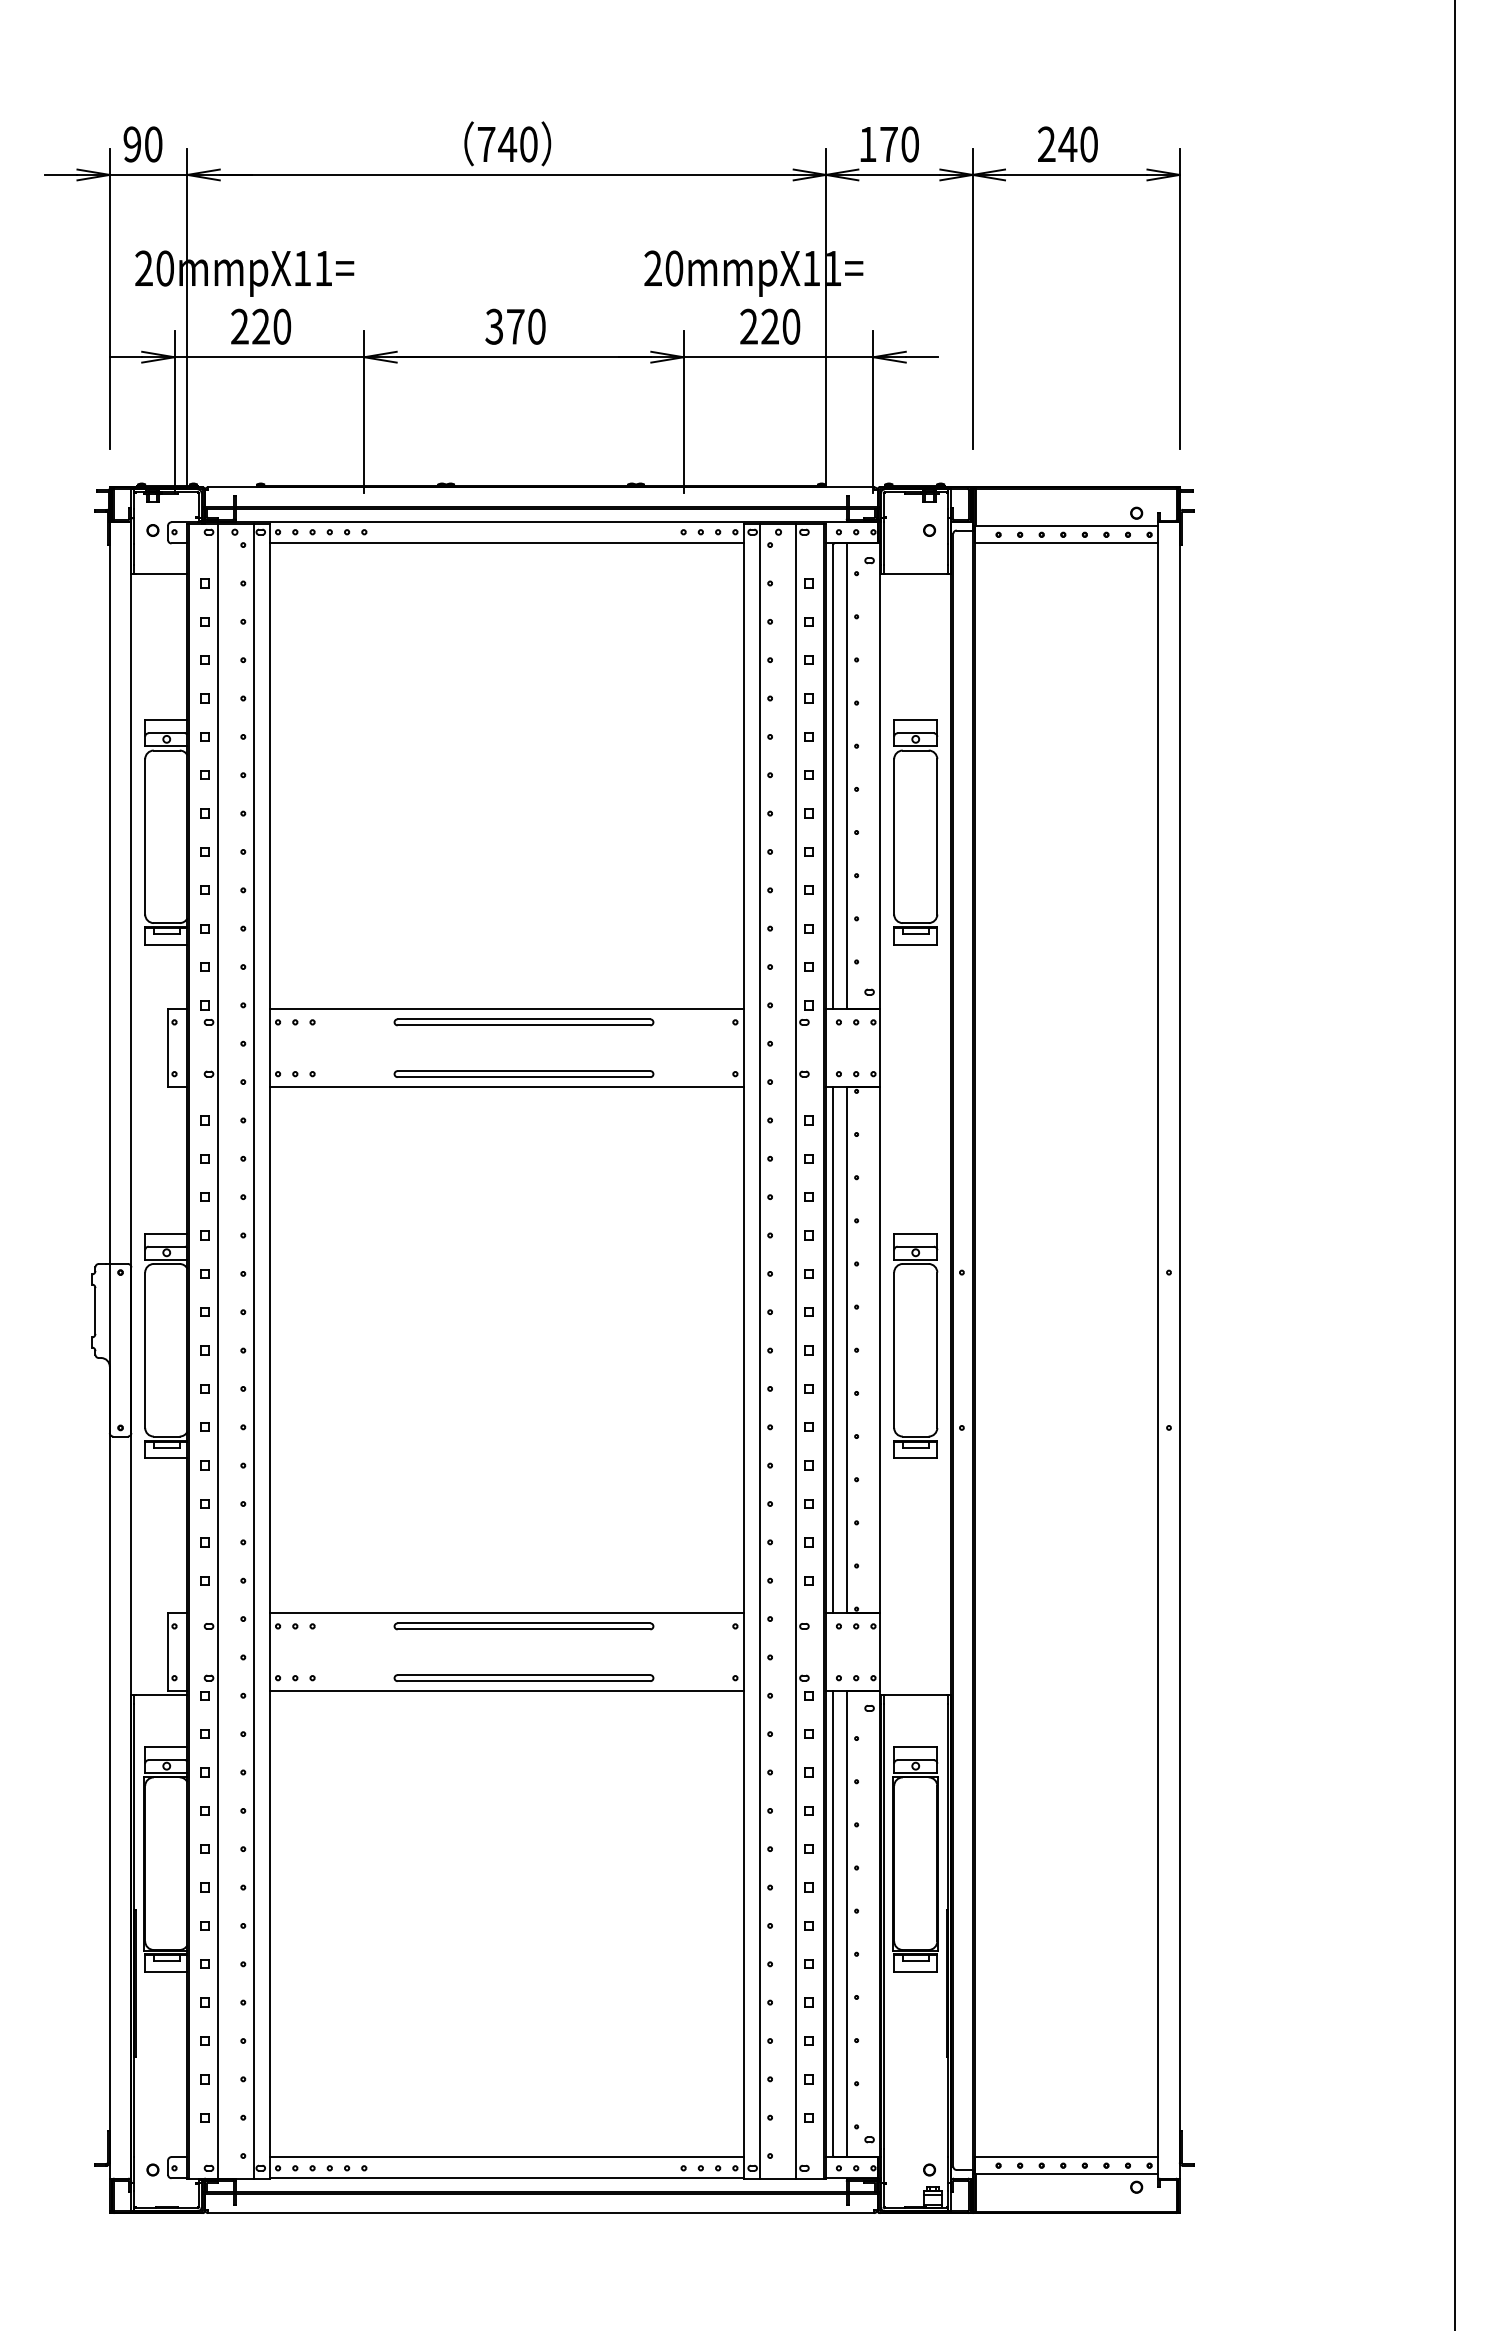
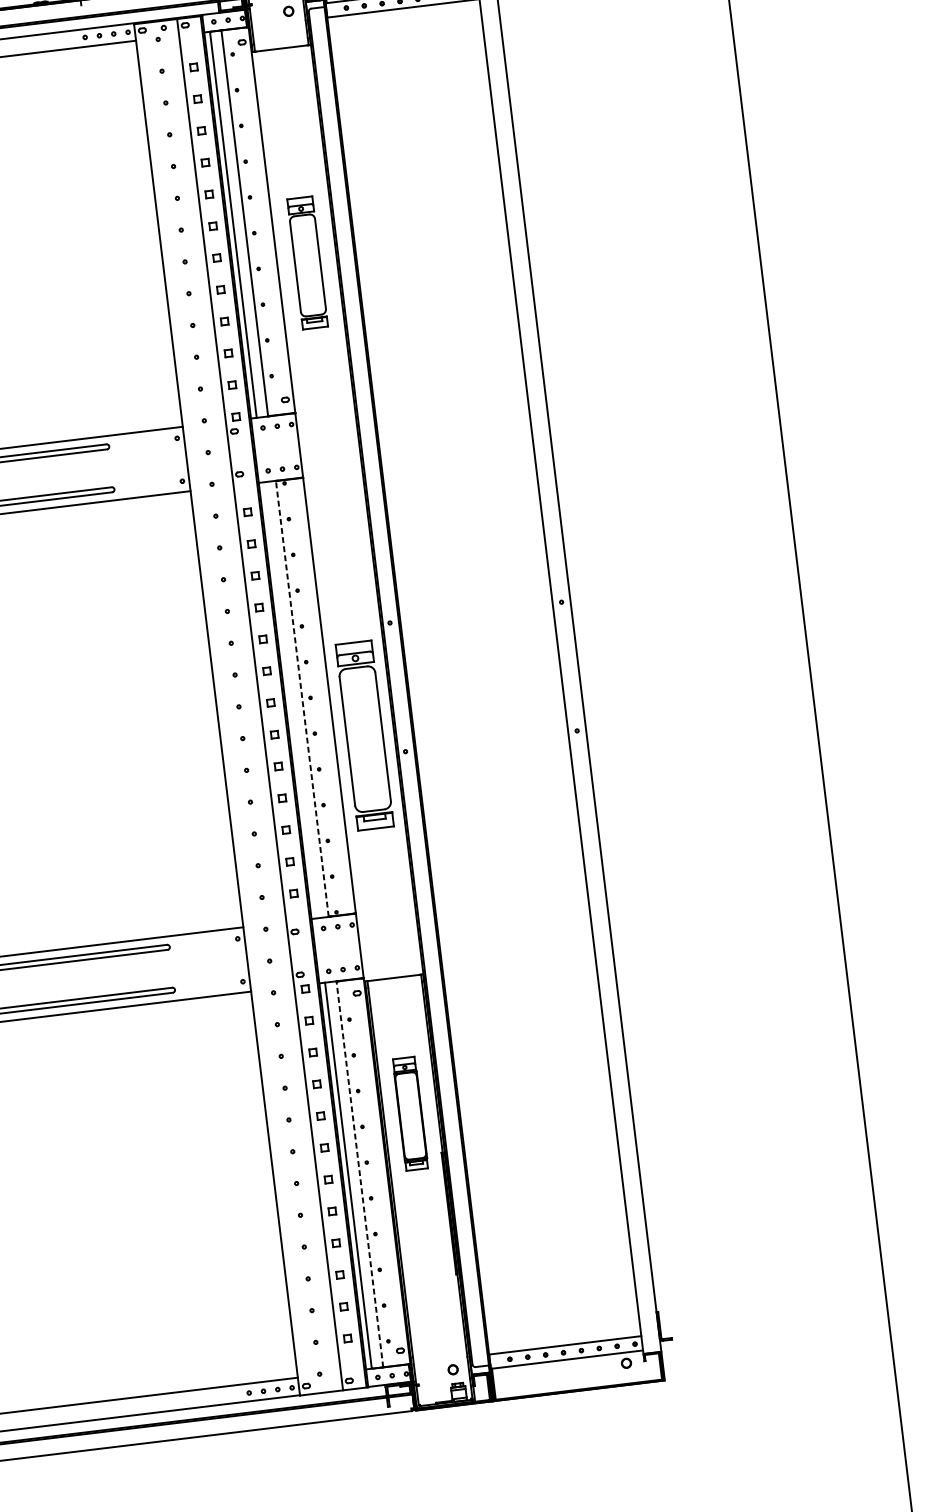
part: (915, 832) -> (307, 262), size x0.7
part: (915, 1345) -> (364, 735), moved
line: (759, 1350) -> (230, 707), removed
line: (832, 1350) -> (290, 700), removed
line: (846, 1350) -> (302, 699), solid -> dashed
part: (915, 1859) -> (410, 1113), size x0.6
line: (846, 1924) -> (359, 1174), solid -> dashed

